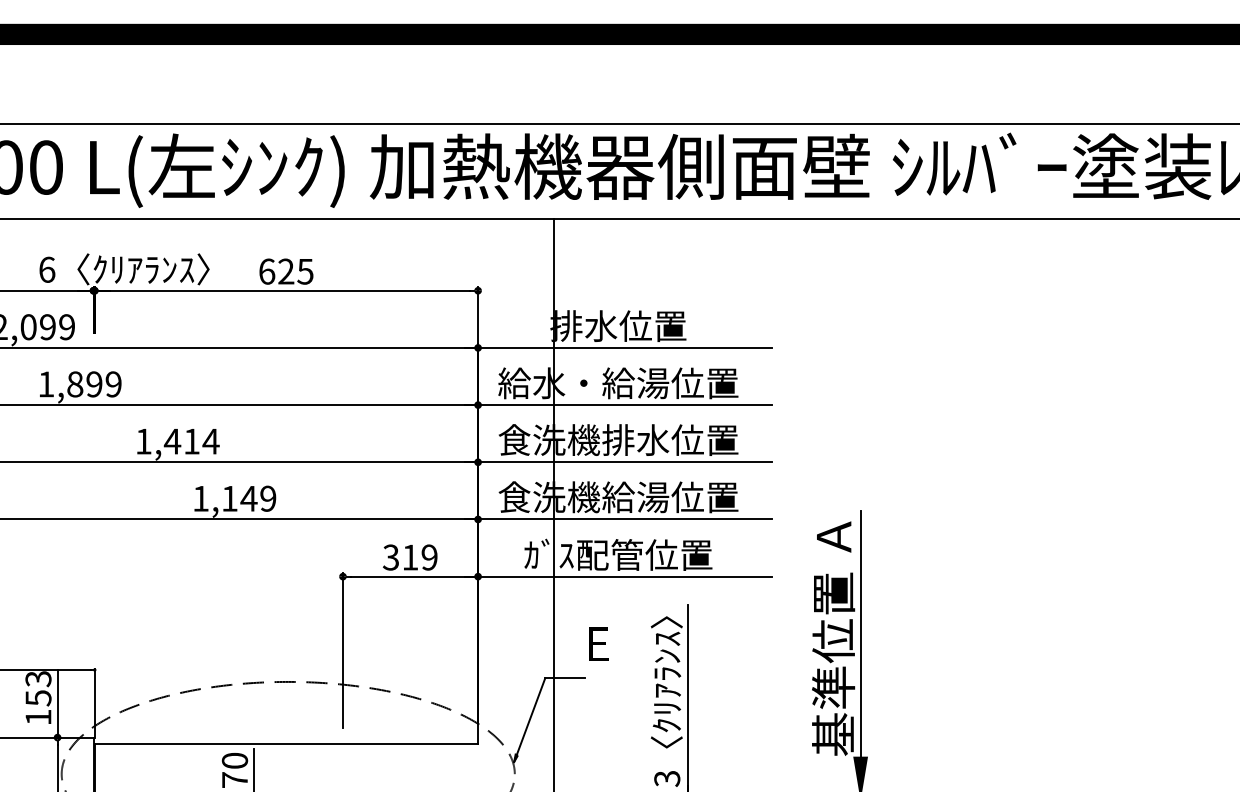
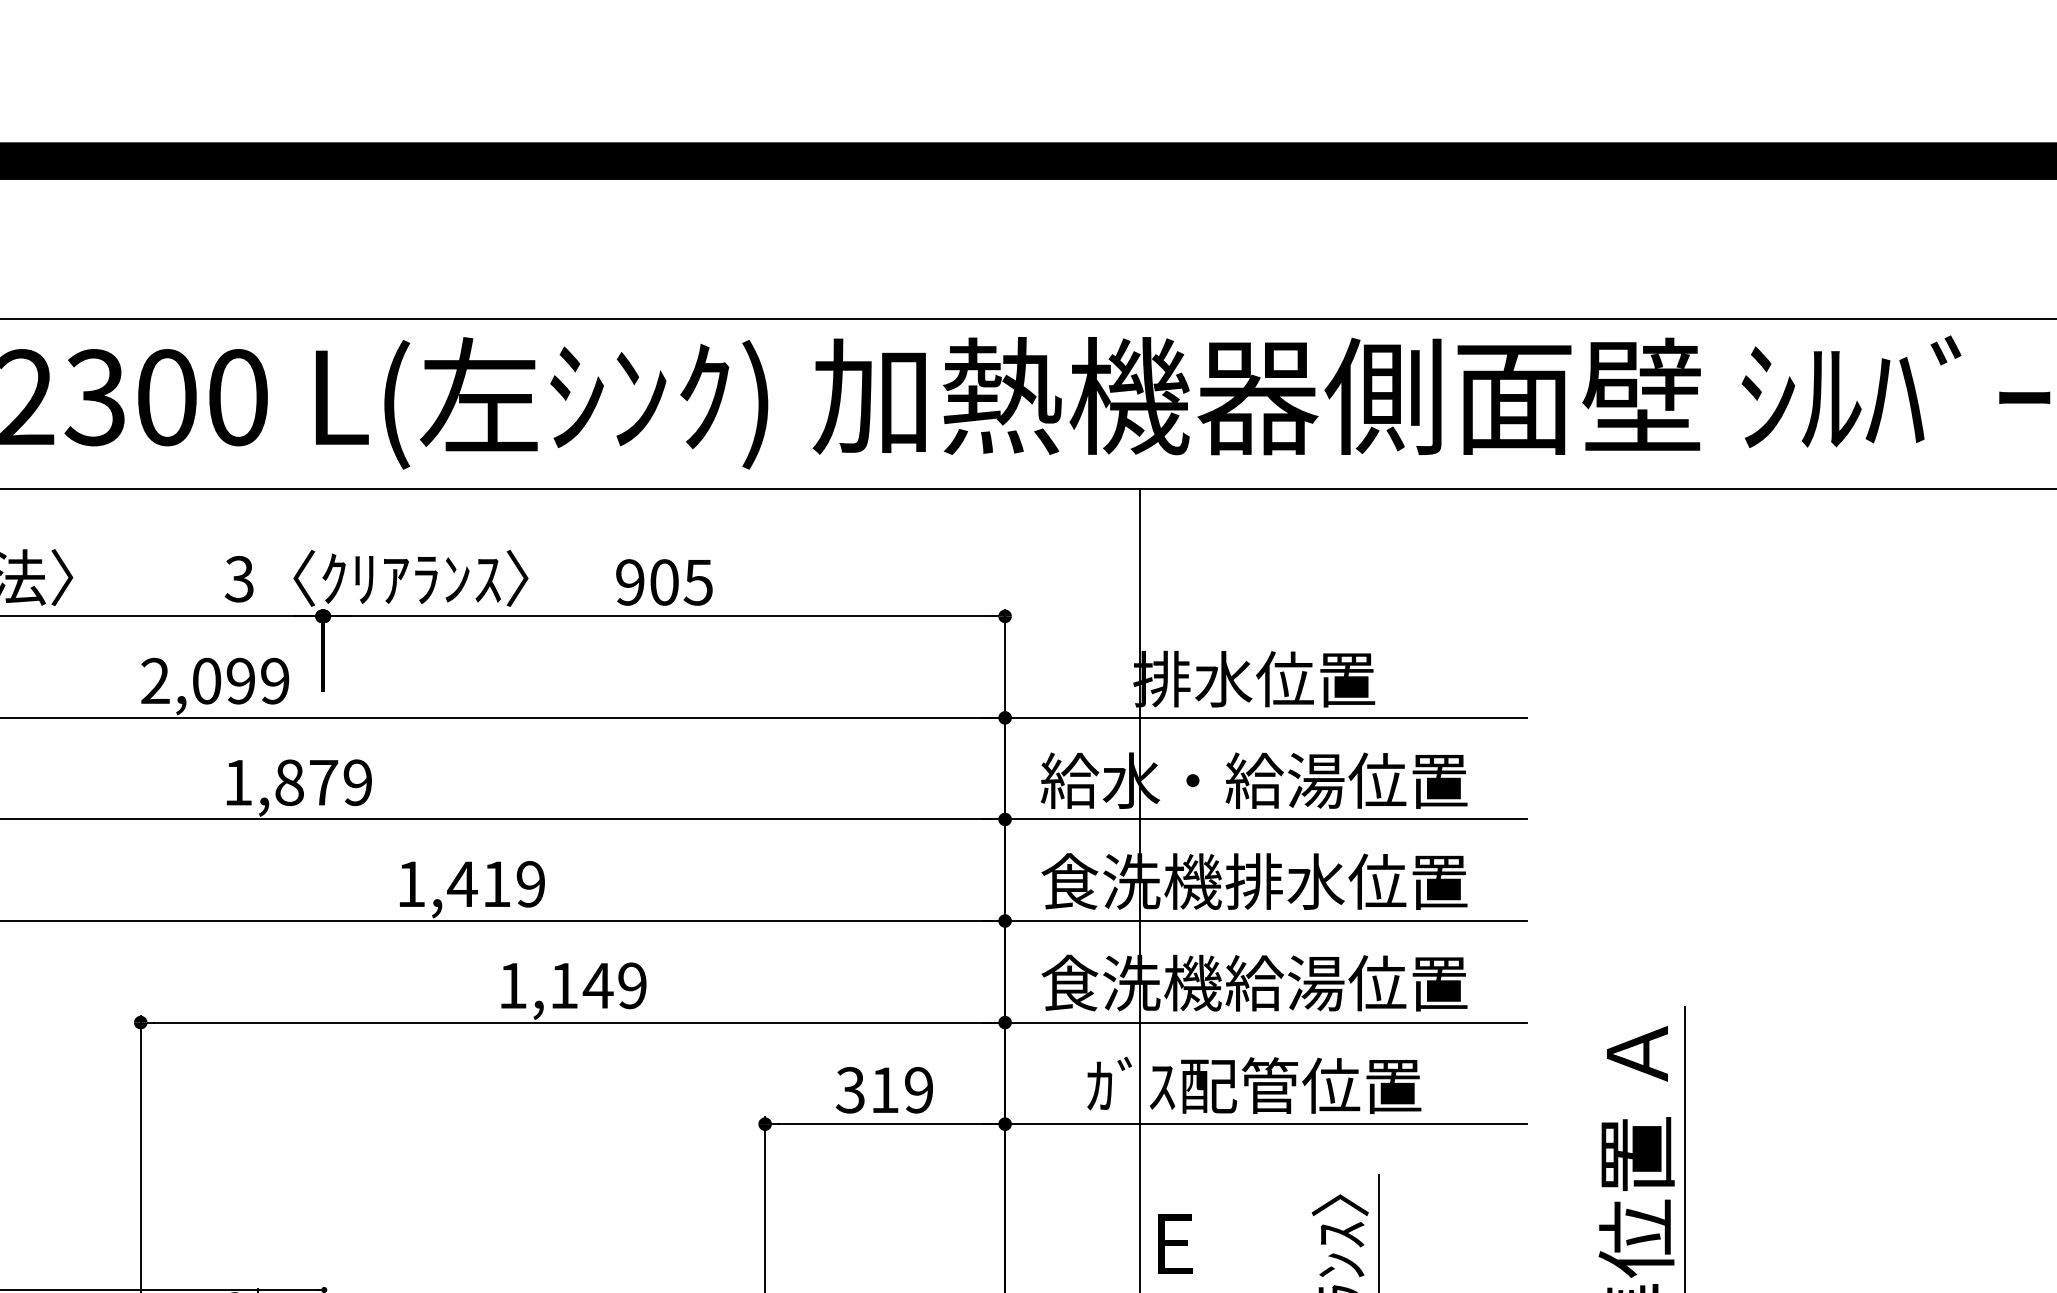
text: (46, 269) -> (238, 578), 6 -> 3
text: (276, 271) -> (647, 582), 625 -> 905
text: (94, 384) -> (323, 782), 1,899 -> 1,879
text: (210, 441) -> (529, 884), 1,414 -> 1,419
text: (598, 643) -> (1174, 1242), moved

